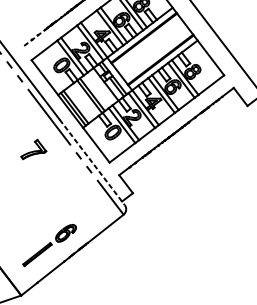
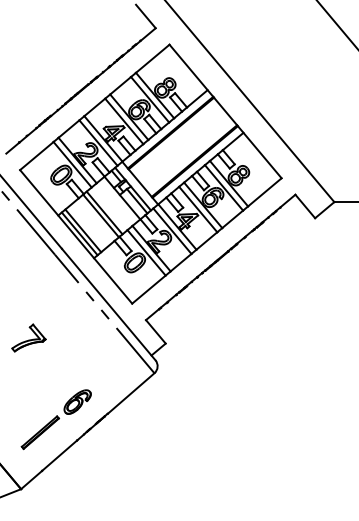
line: (35, 37) -> (23, 139), dashed -> solid
part: (33, 149) -> (28, 337), moved
line: (92, 162) -> (108, 304), dashed -> solid

